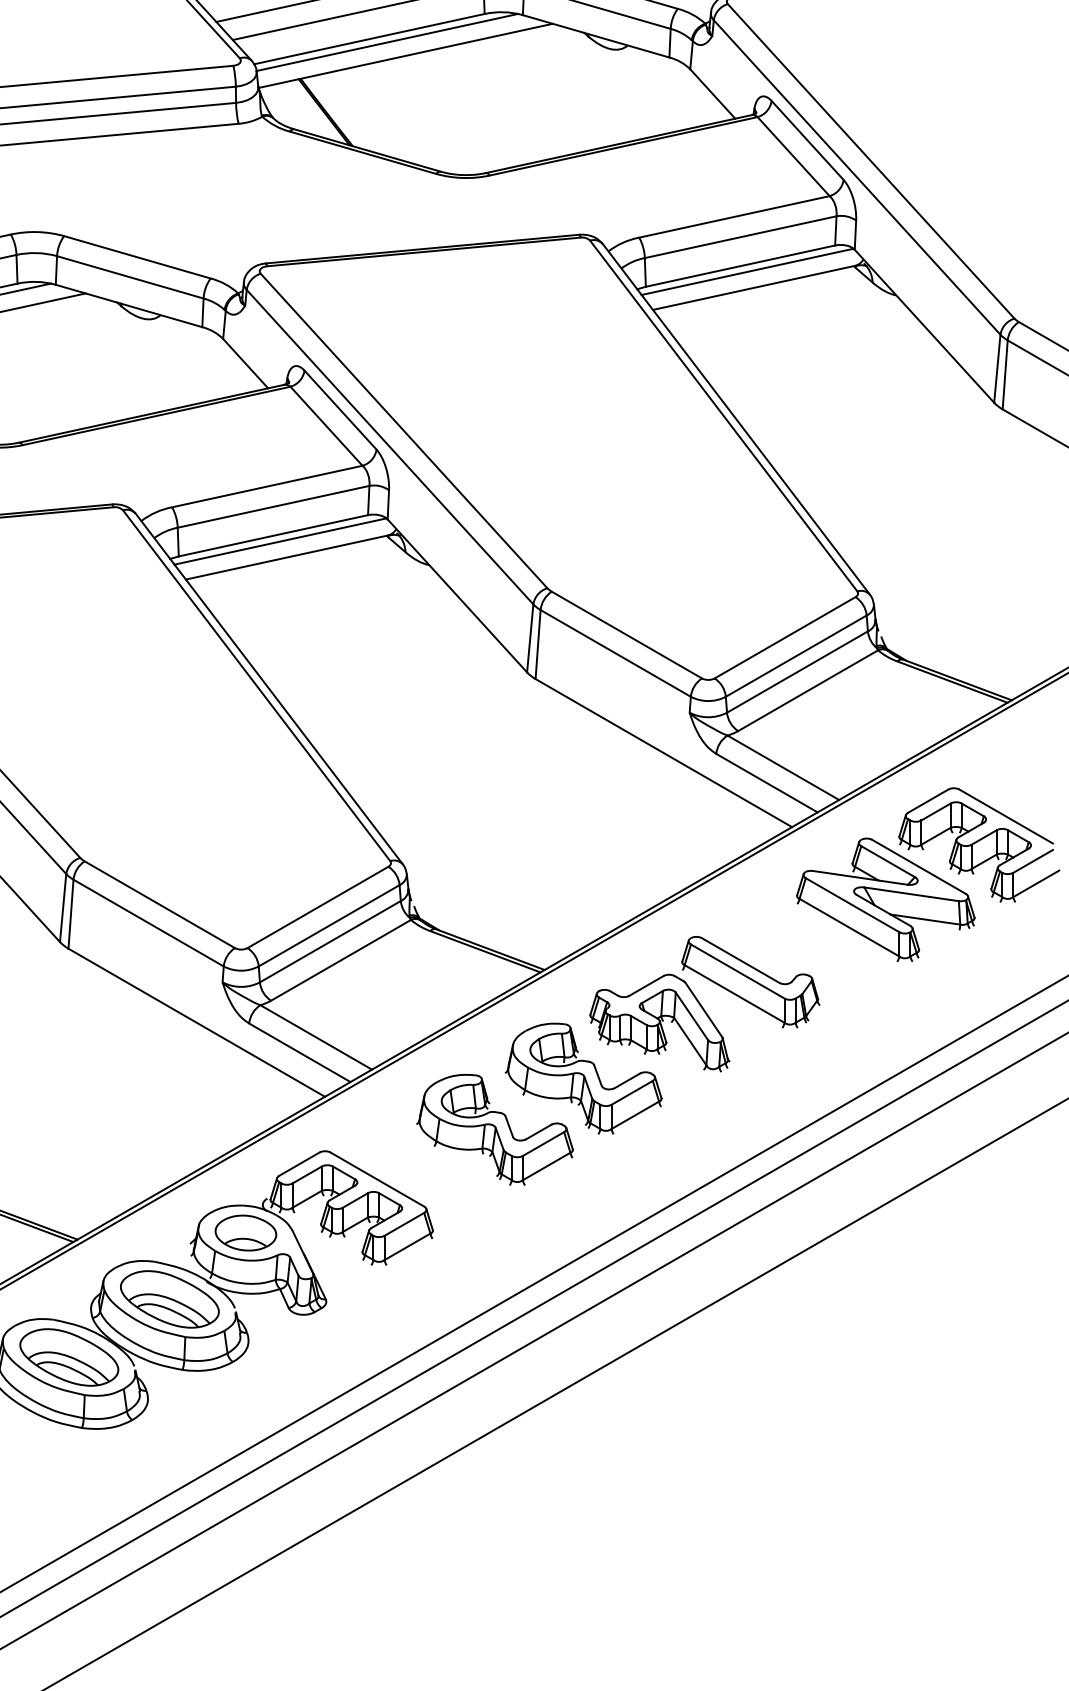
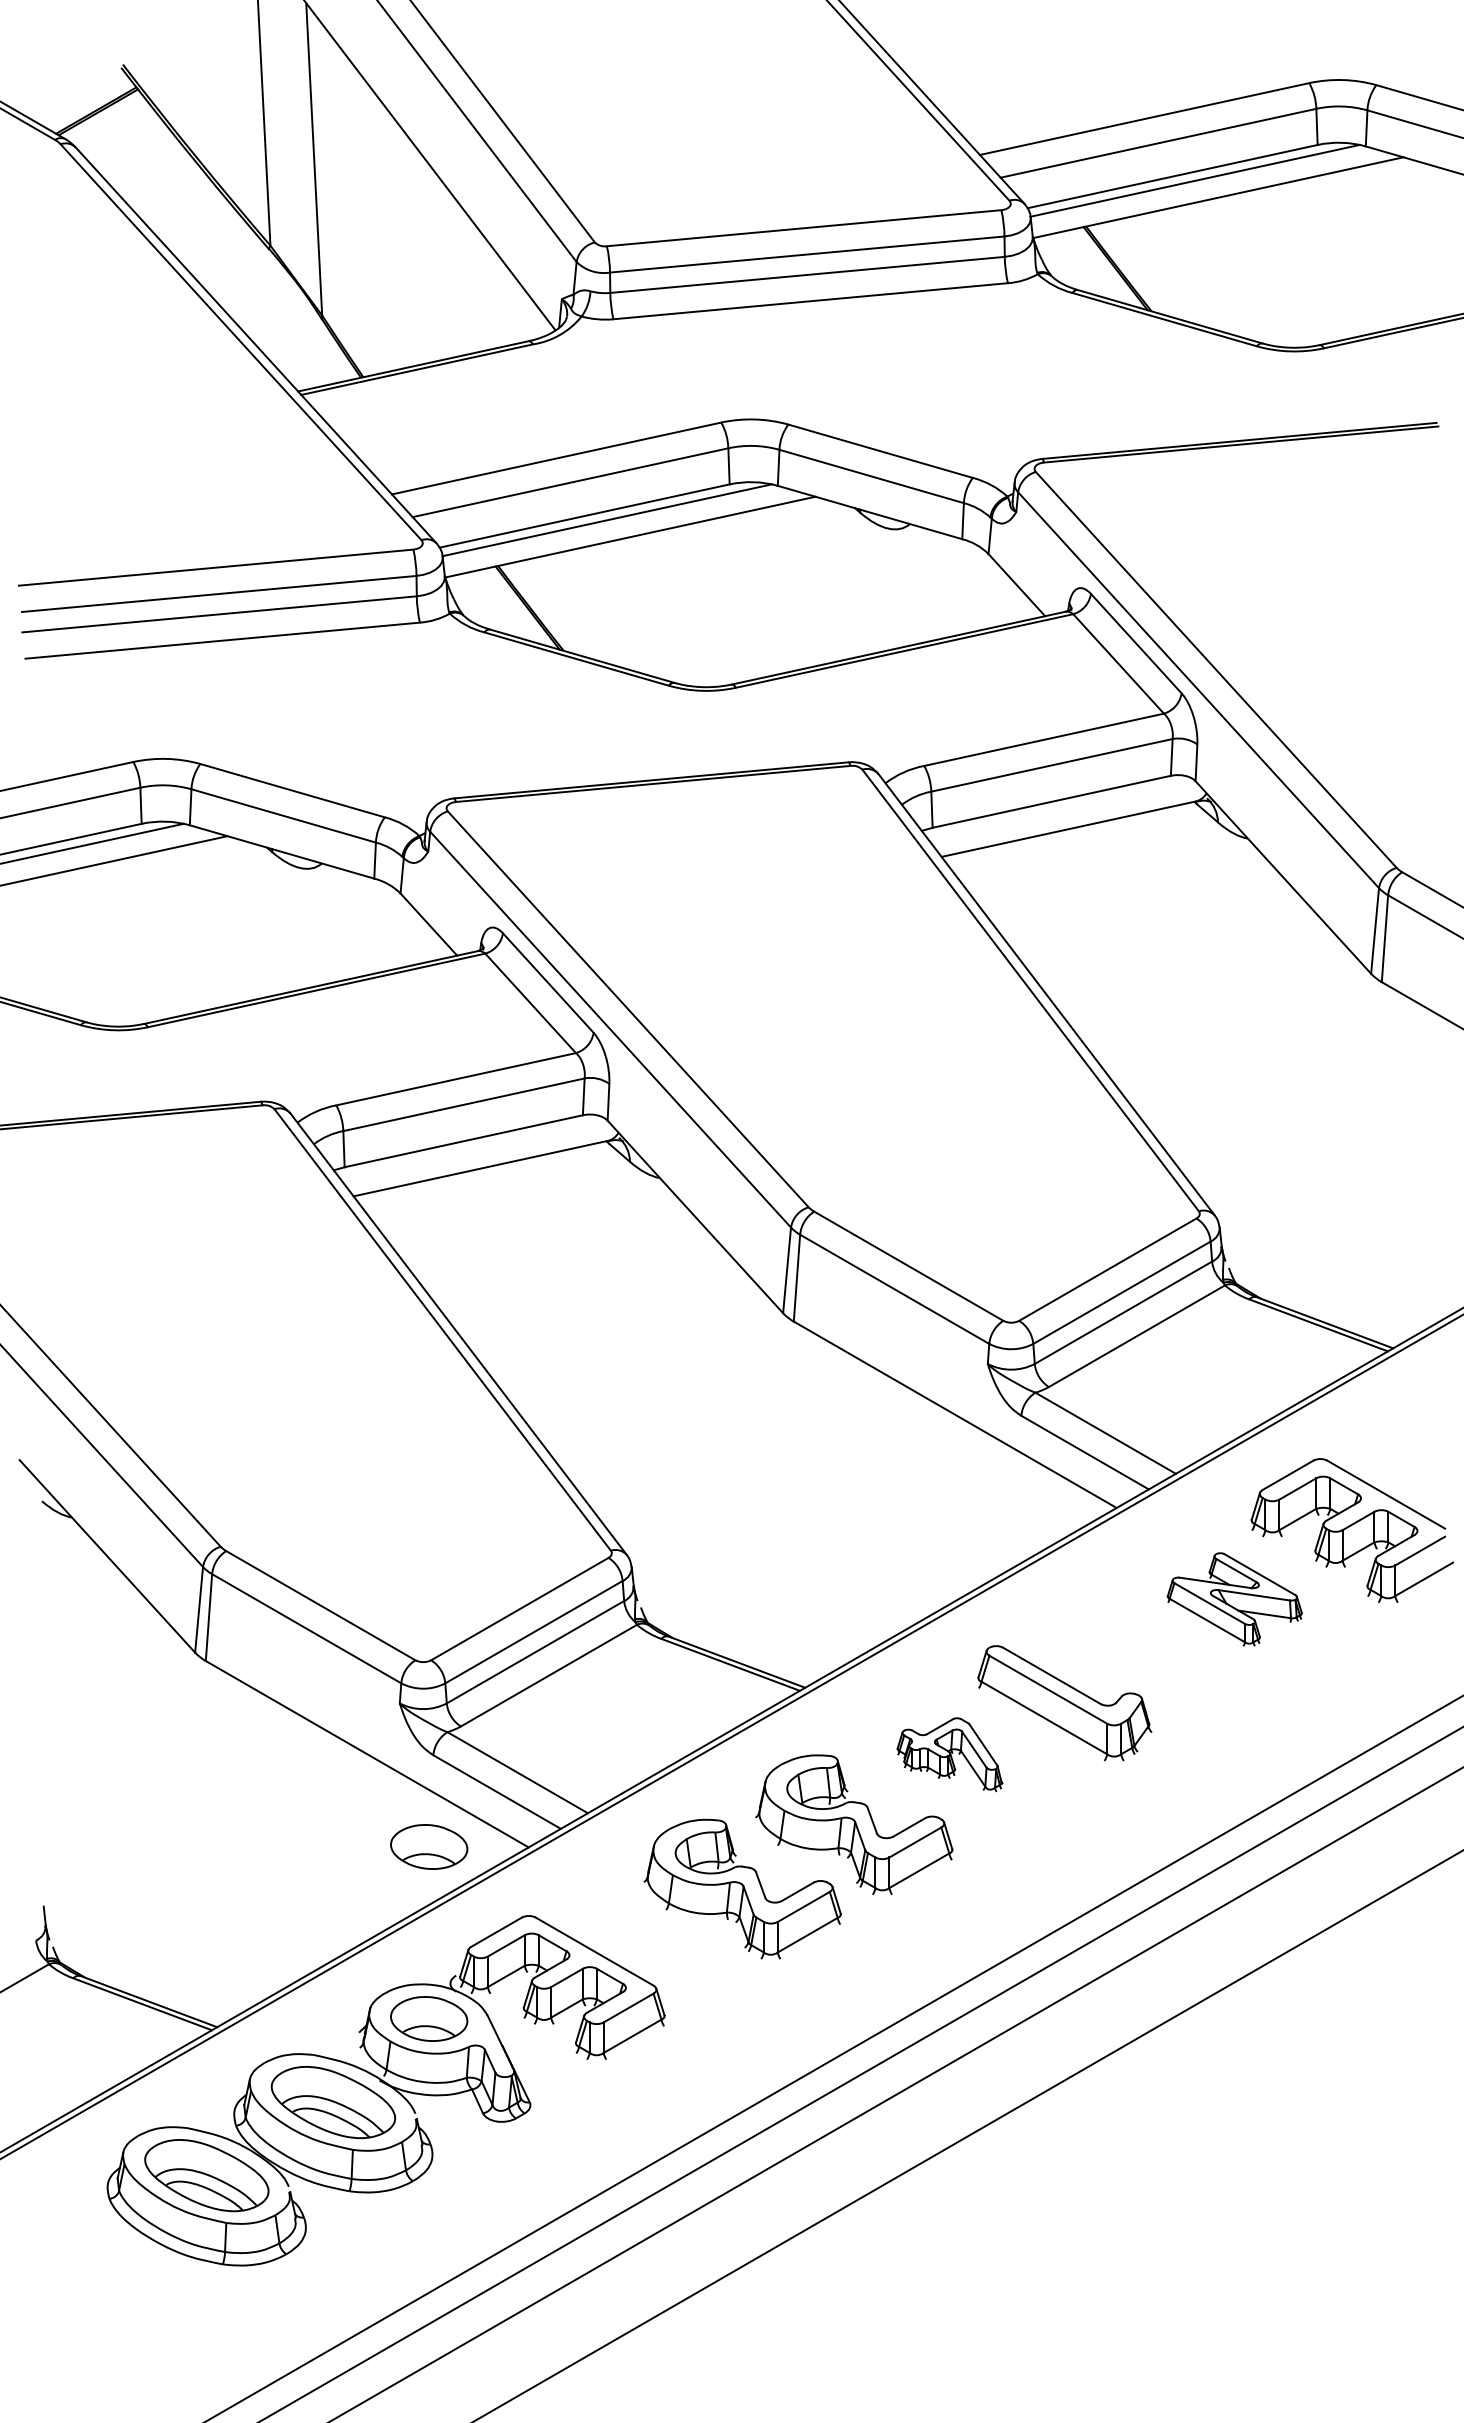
line: (747, 271) -> (1060, 808), removed
line: (280, 541) -> (472, 1148), removed
part: (885, 899) -> (1234, 1599), size x0.6
part: (659, 1022) -> (949, 1754), size x0.6
part: (246, 1096) -> (429, 1846), added

